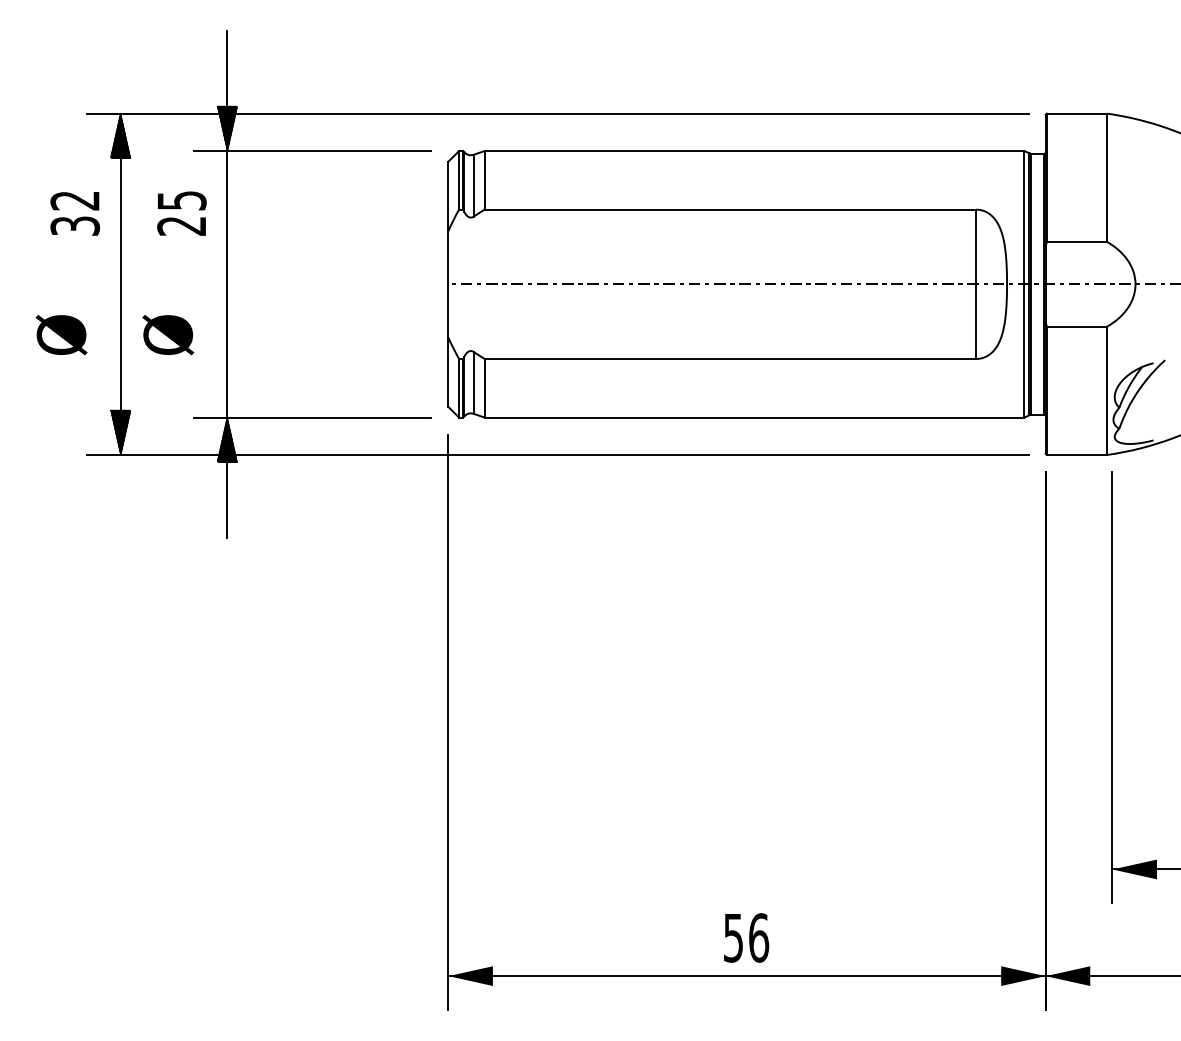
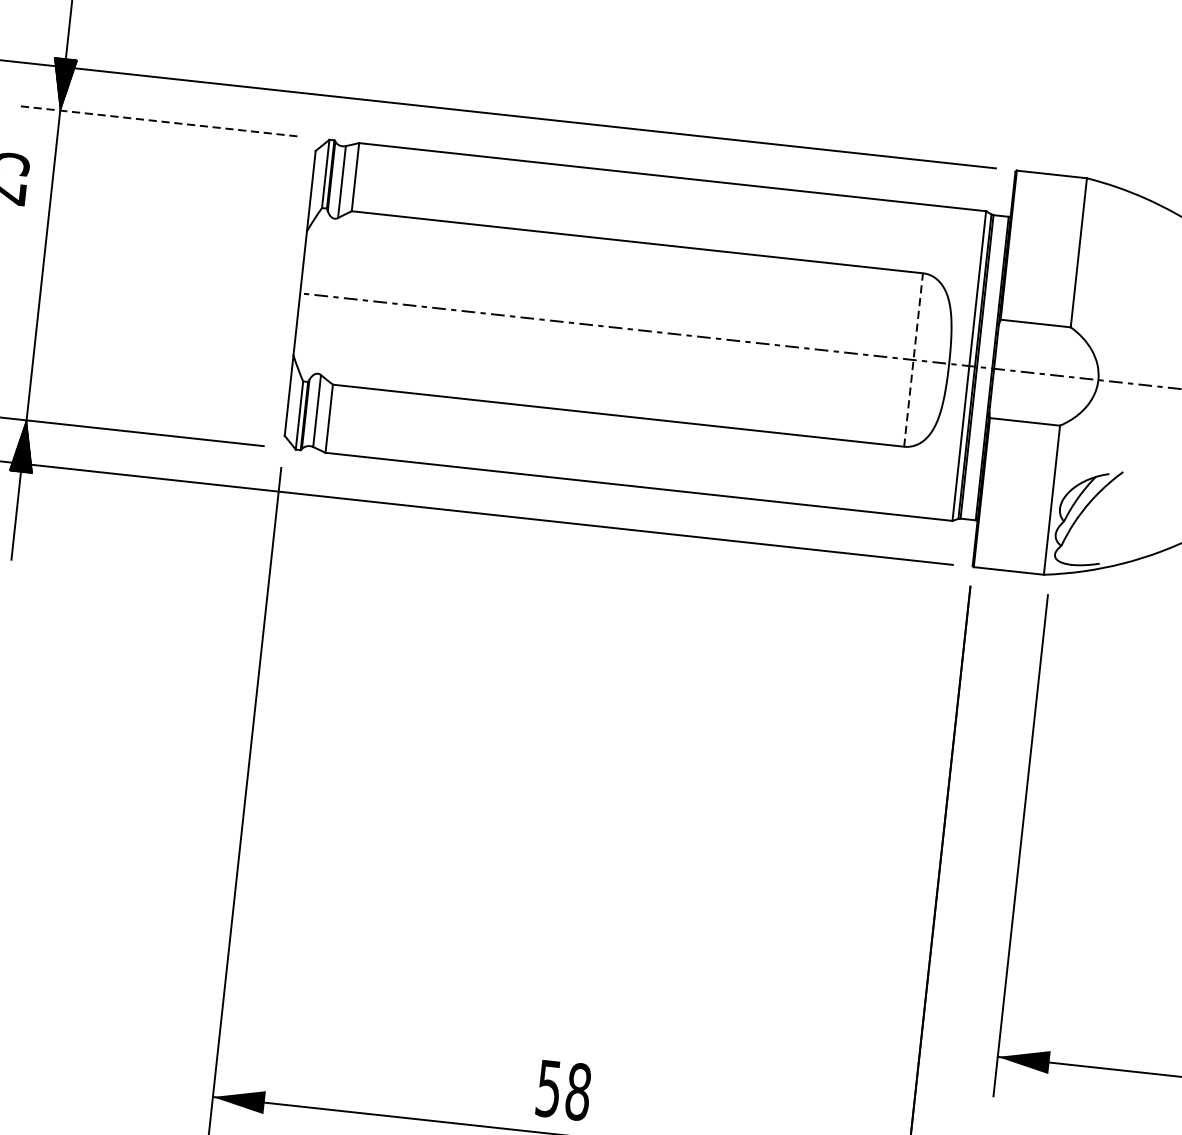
line: (312, 150) -> (159, 120), solid -> dashed
line: (976, 284) -> (913, 360), solid -> dashed
text: (759, 937) -> (579, 1091), 56 -> 58

